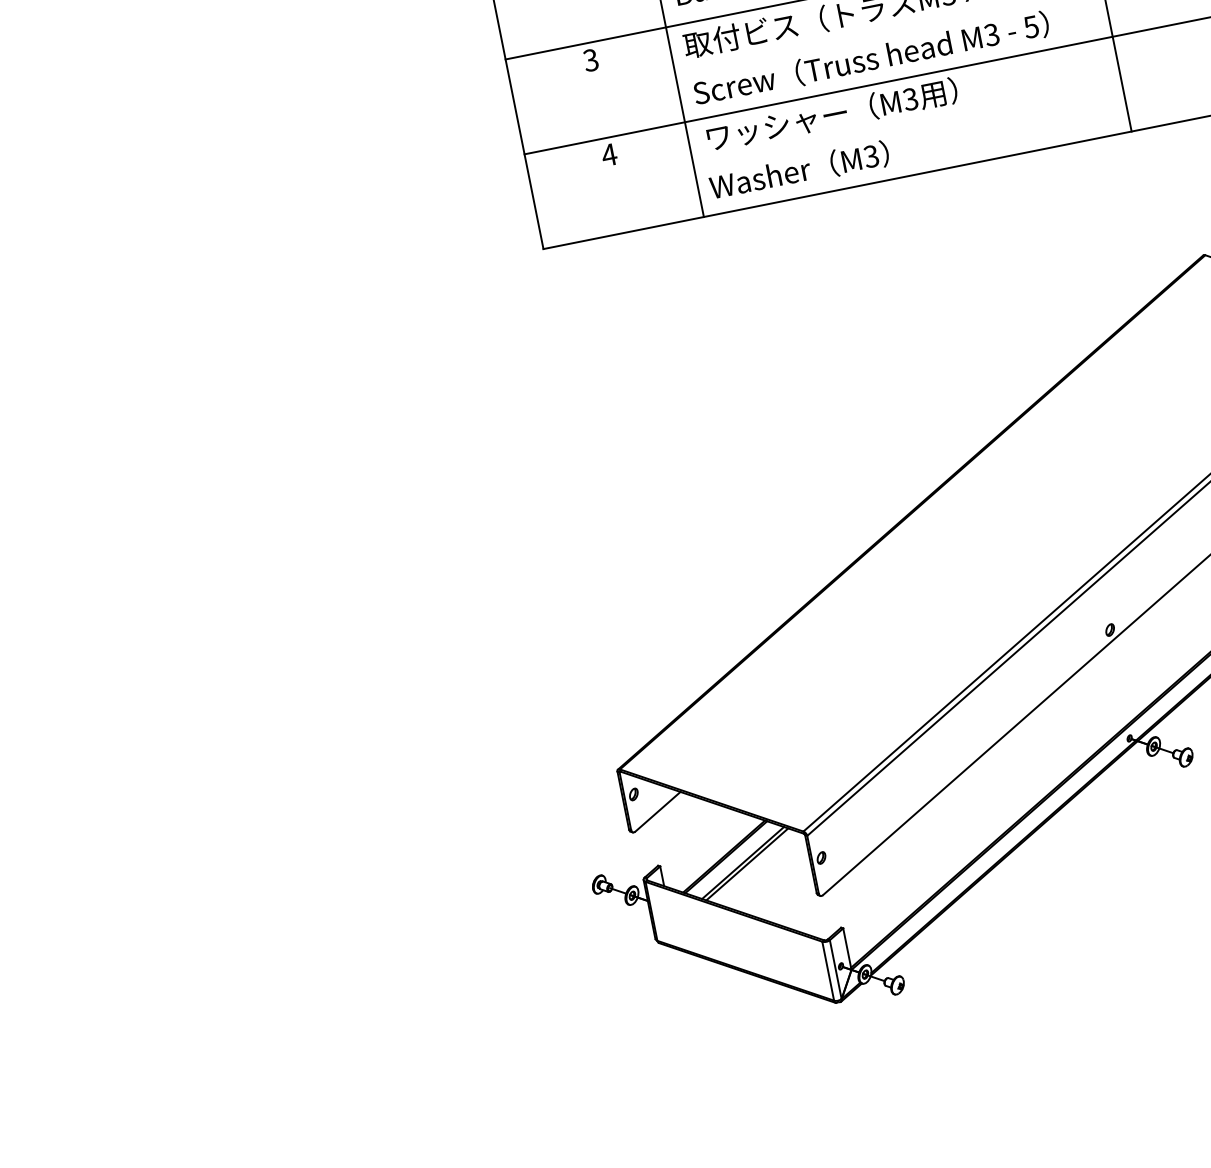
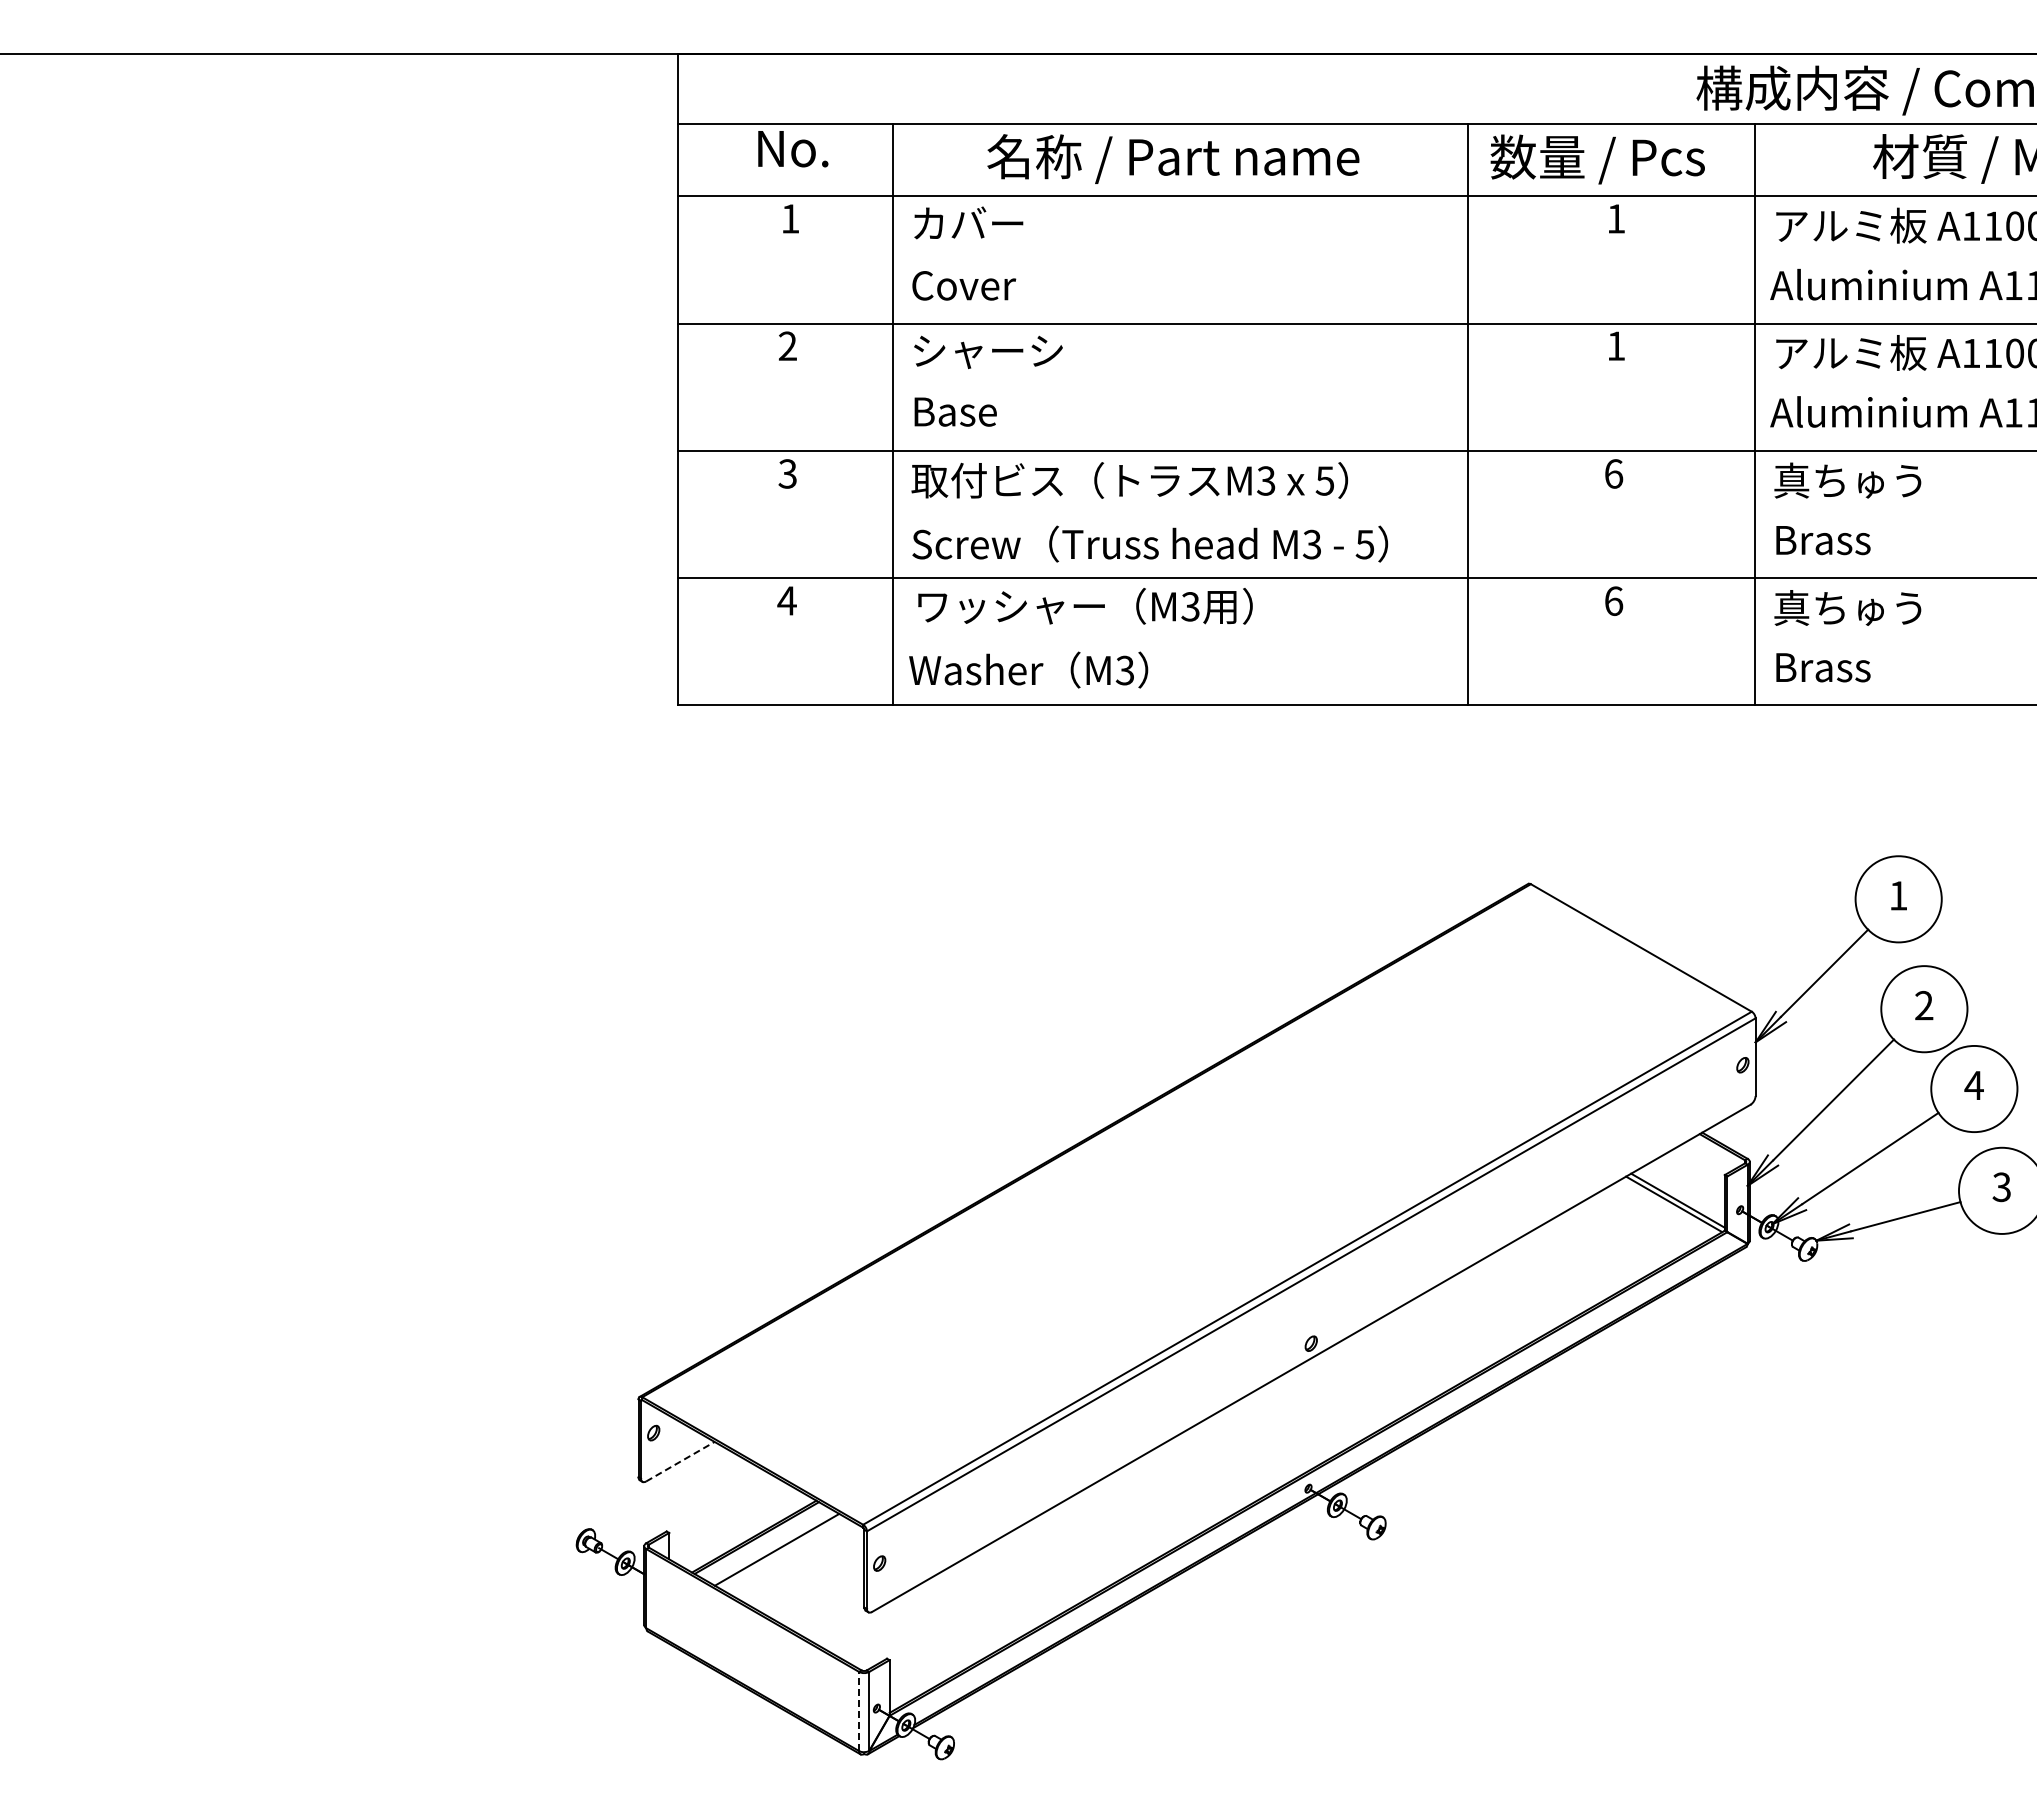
line: (658, 811) -> (680, 1461), solid -> dashed
line: (747, 864) -> (782, 1552), removed
line: (828, 971) -> (859, 1711), solid -> dashed

